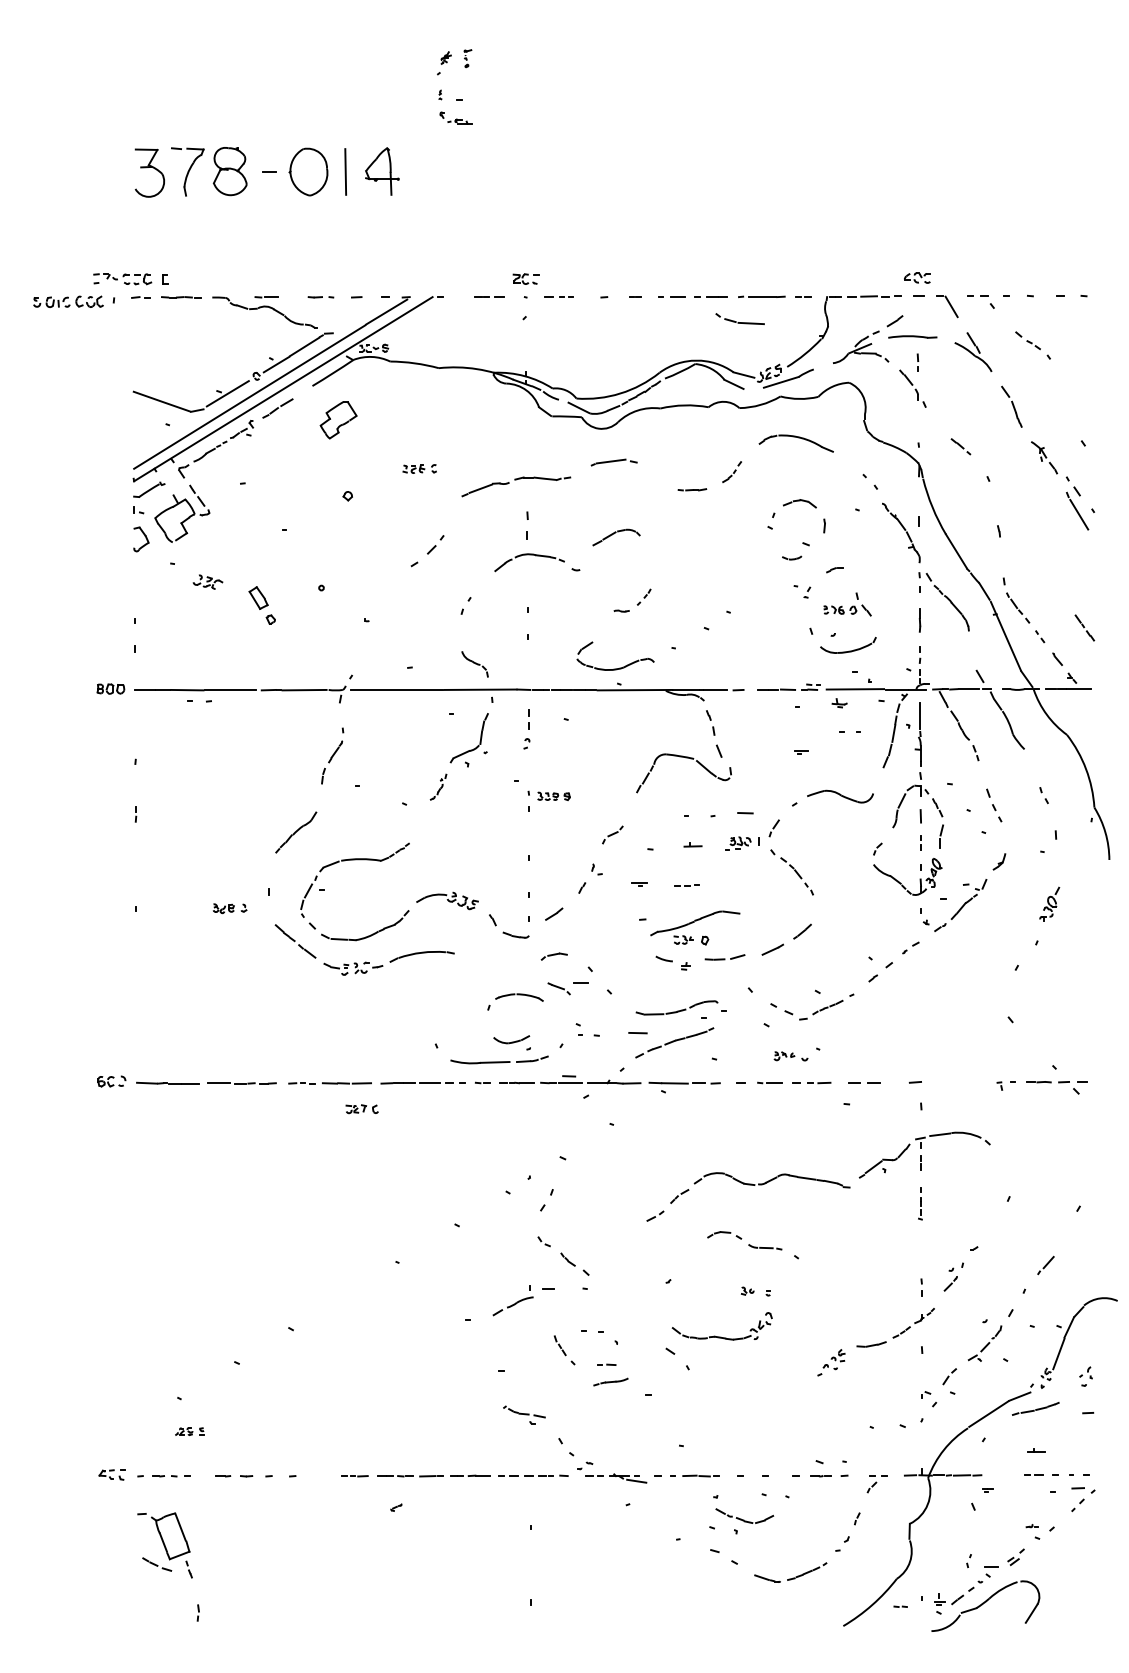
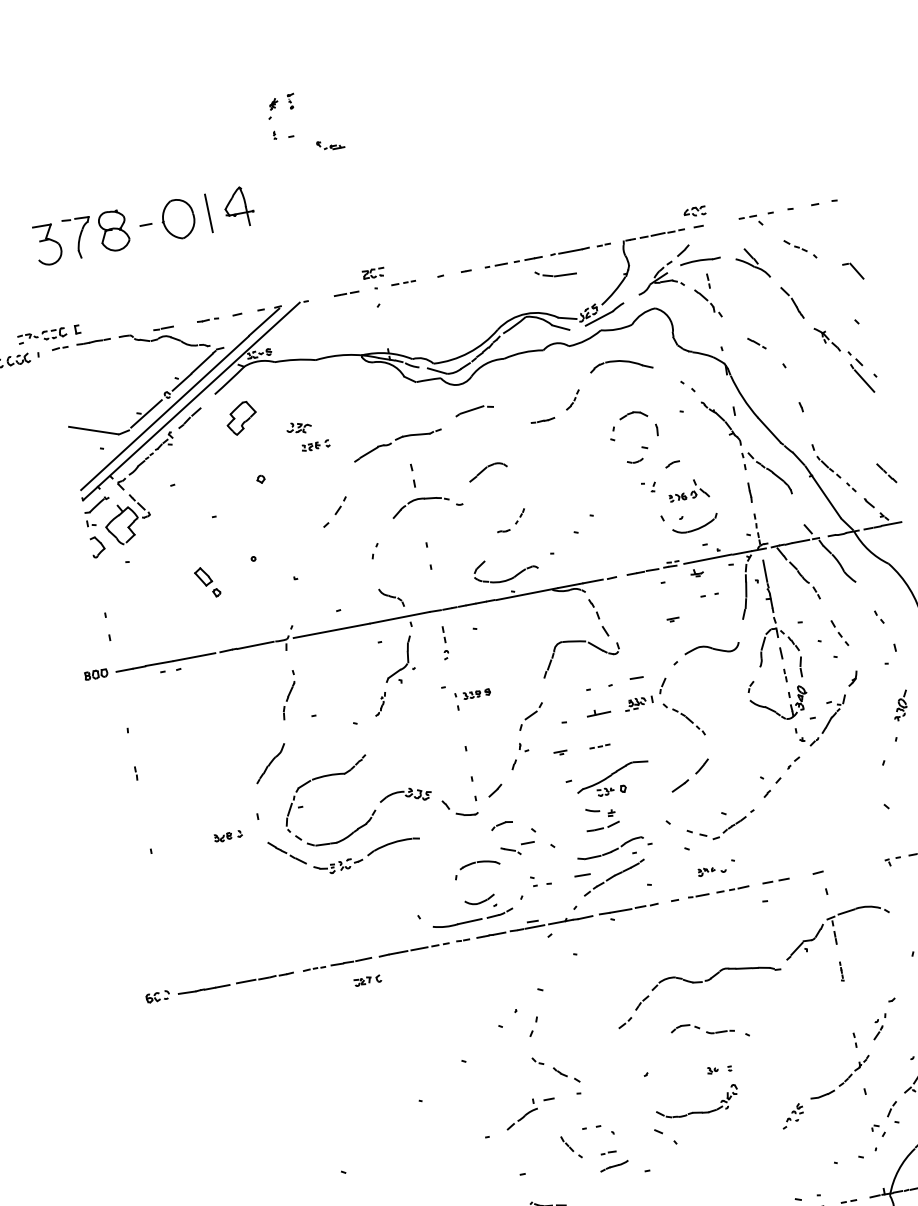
part: (455, 117) -> (330, 144), moved
part: (947, 306) -> (853, 271), moved
part: (207, 581) -> (298, 427), moved
part: (612, 834) -> (530, 716), size x1.6
part: (692, 844) -> (598, 711), size x1.6
part: (724, 957) -> (602, 826), moved
part: (920, 1203) -> (841, 971), size x0.7

